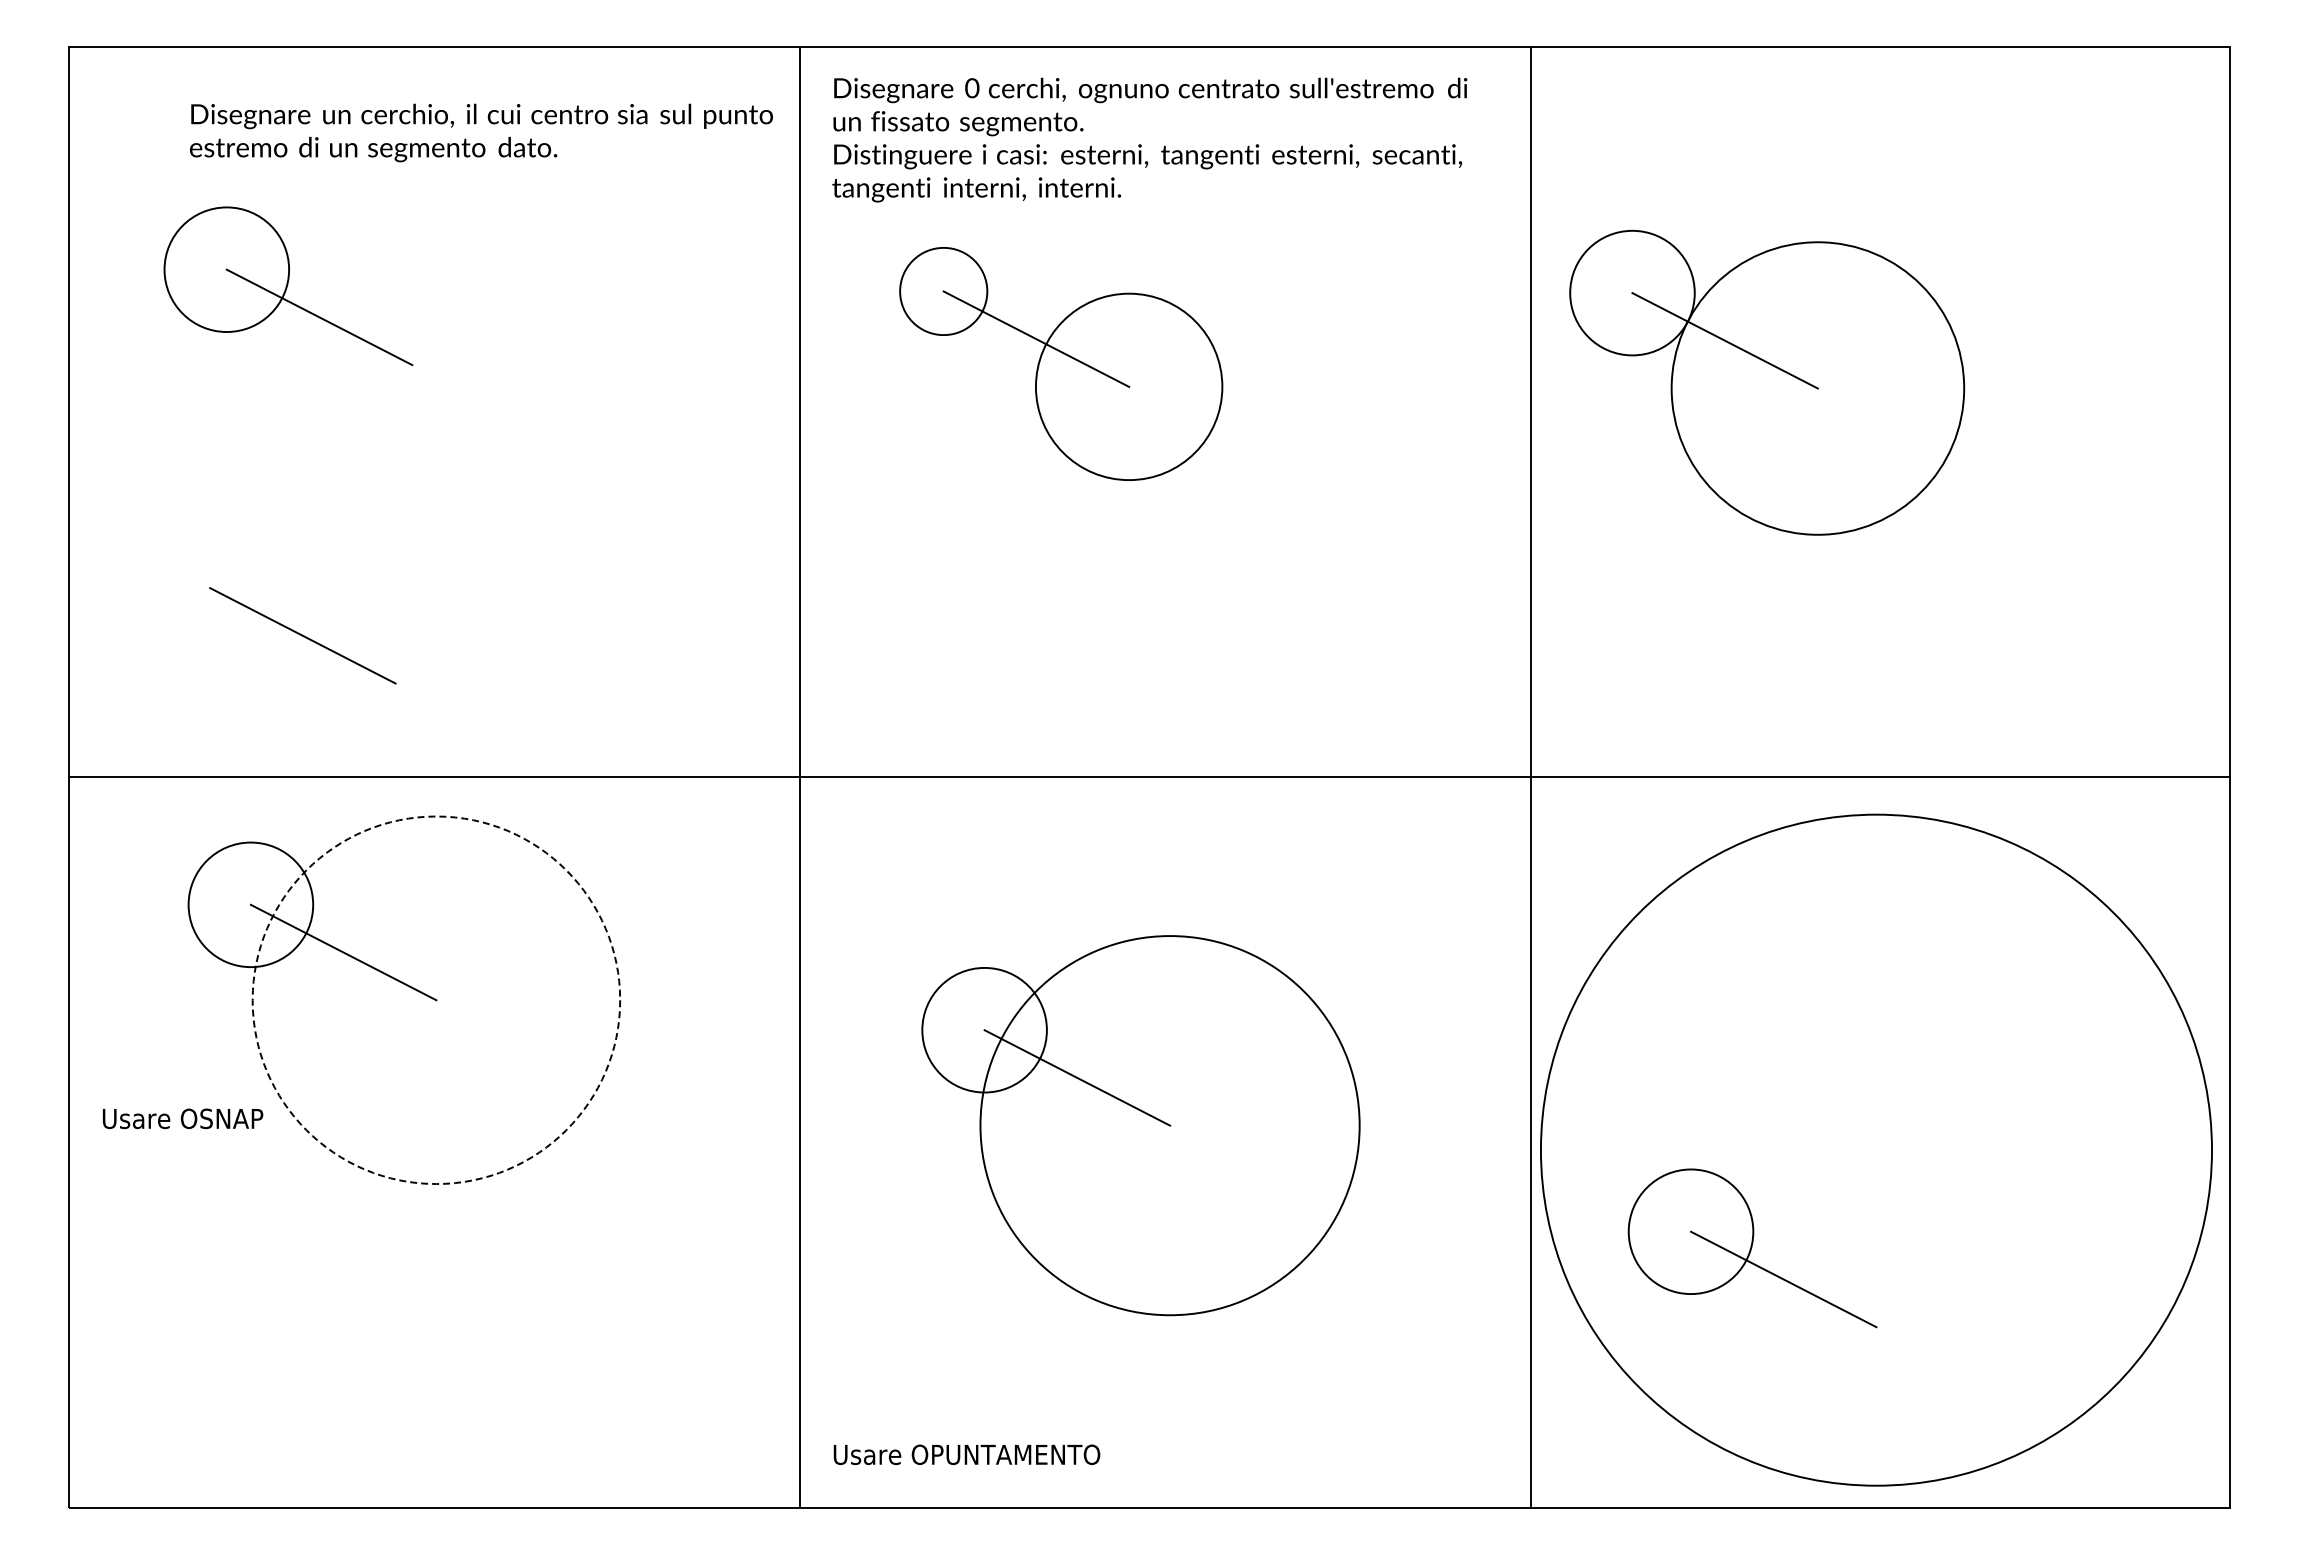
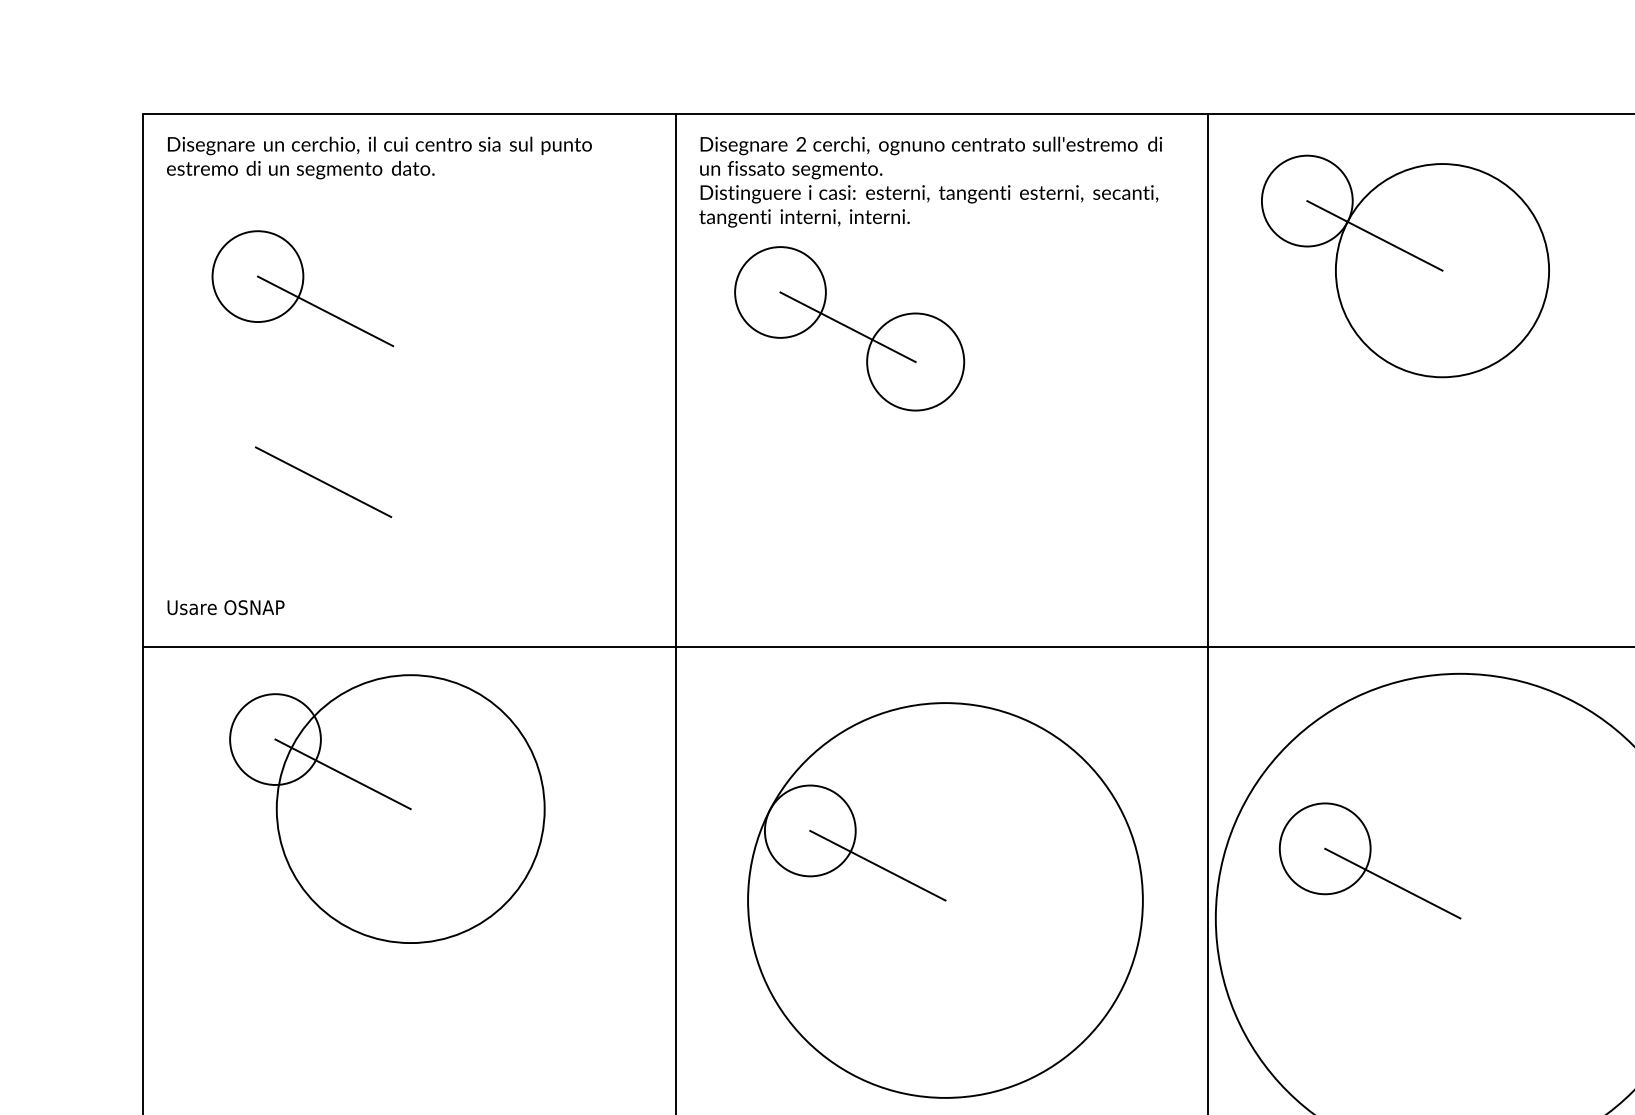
text: (972, 88) -> (801, 144), 0 -> 2
text: (481, 132) -> (379, 157), moved
circle: (943, 291) -> (780, 292), size x1.43
part: (1767, 382) -> (1405, 266), moved
circle: (1128, 386) -> (915, 361), size x0.71
line: (302, 635) -> (323, 482), moved
circle: (436, 1000) -> (410, 809), dashed -> solid
text: (182, 1118) -> (225, 607), moved
circle: (1169, 1125) -> (945, 900), size x1.43
part: (1752, 1248) -> (1370, 861), moved

